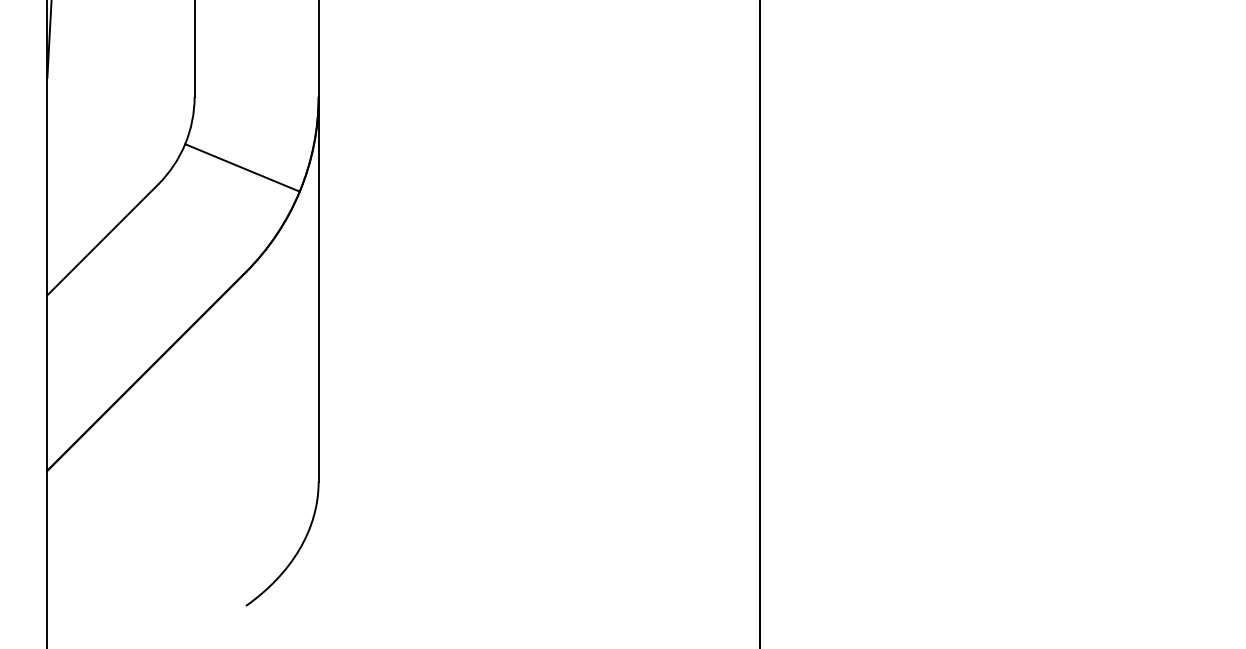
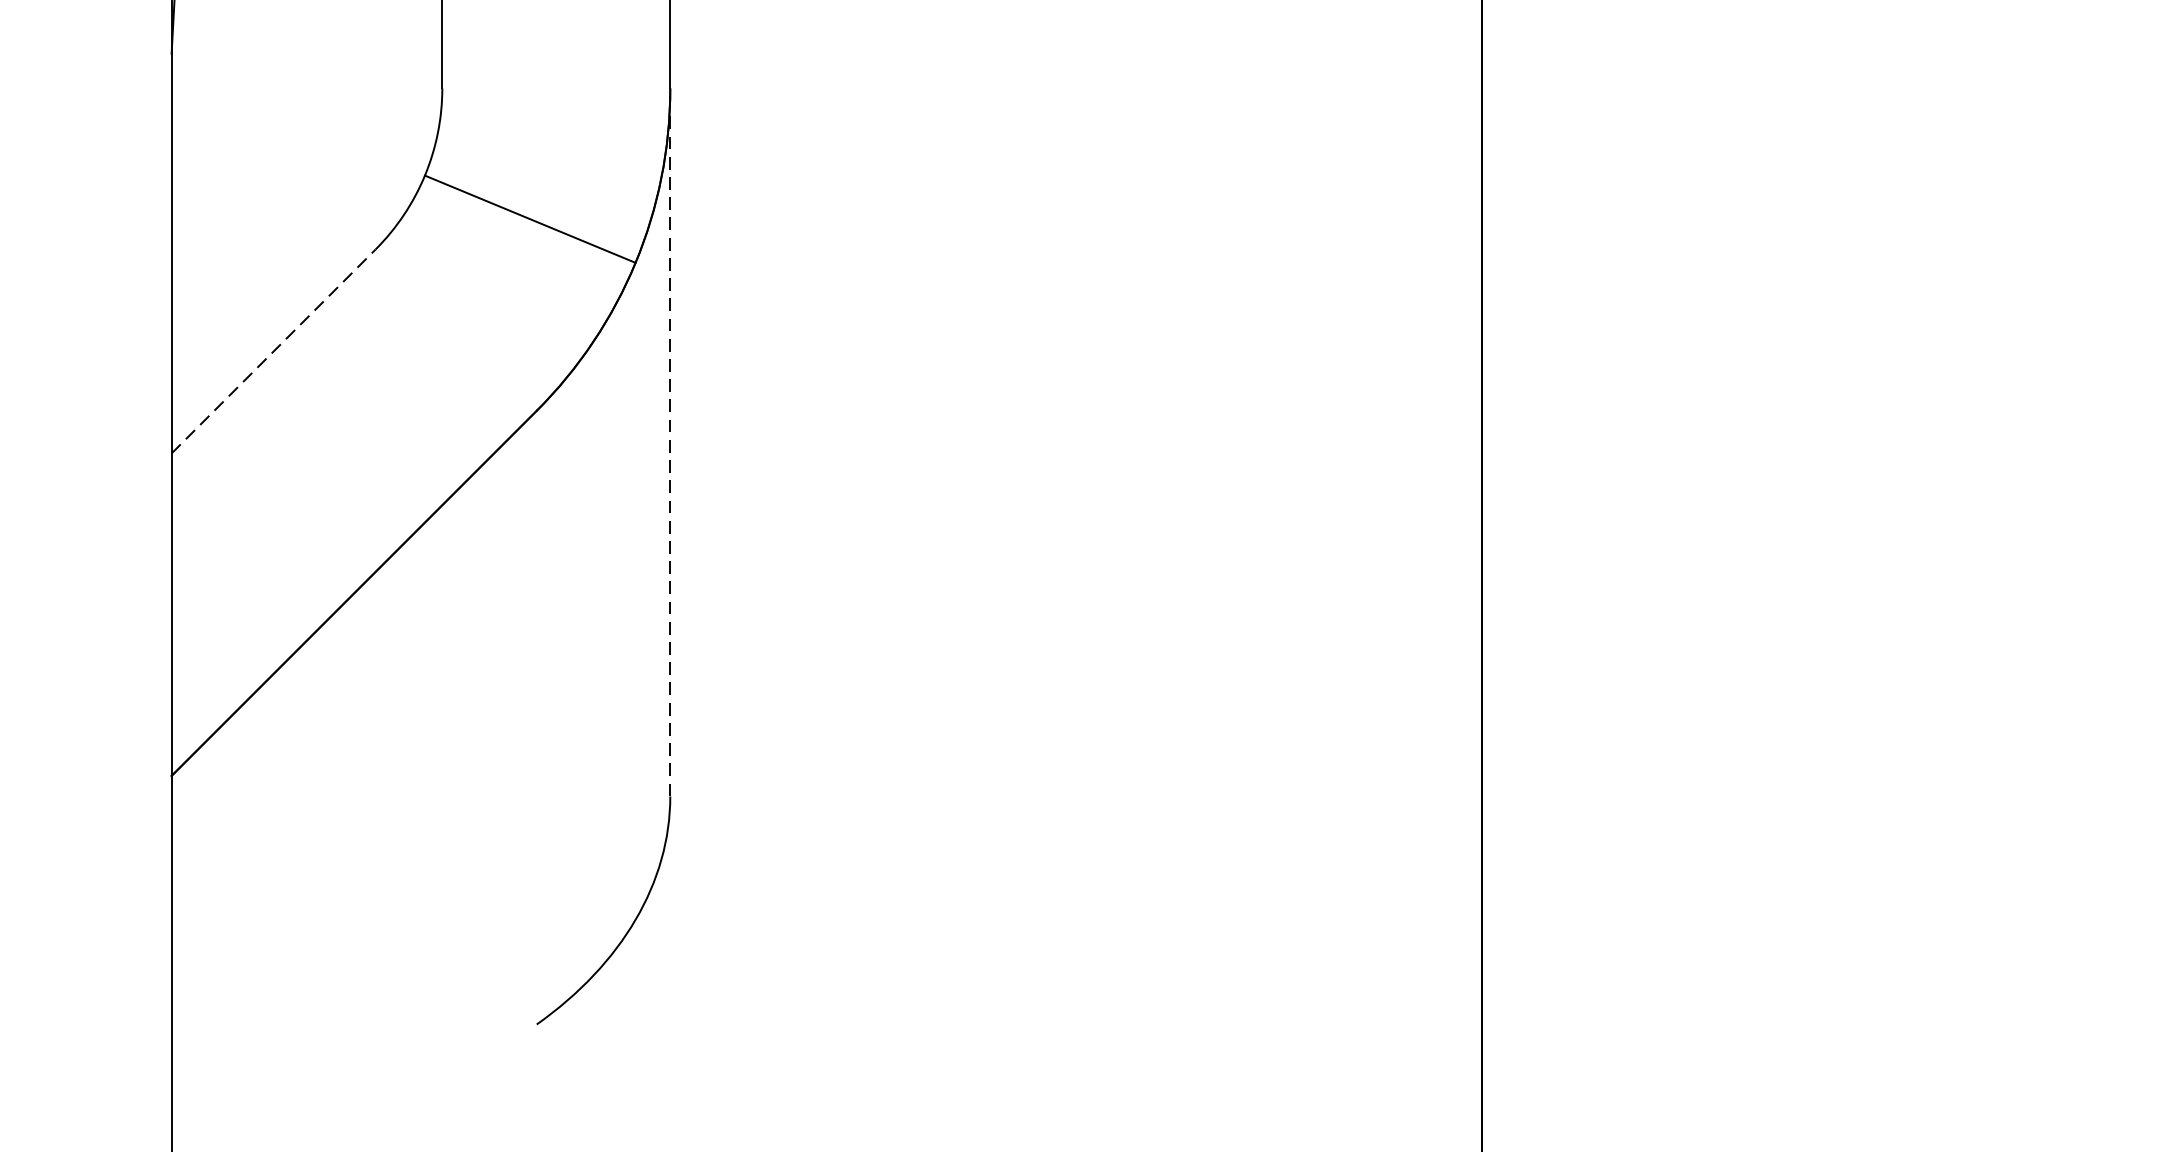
line: (103, 239) -> (274, 350), solid -> dashed
line: (318, 289) -> (669, 442), solid -> dashed

